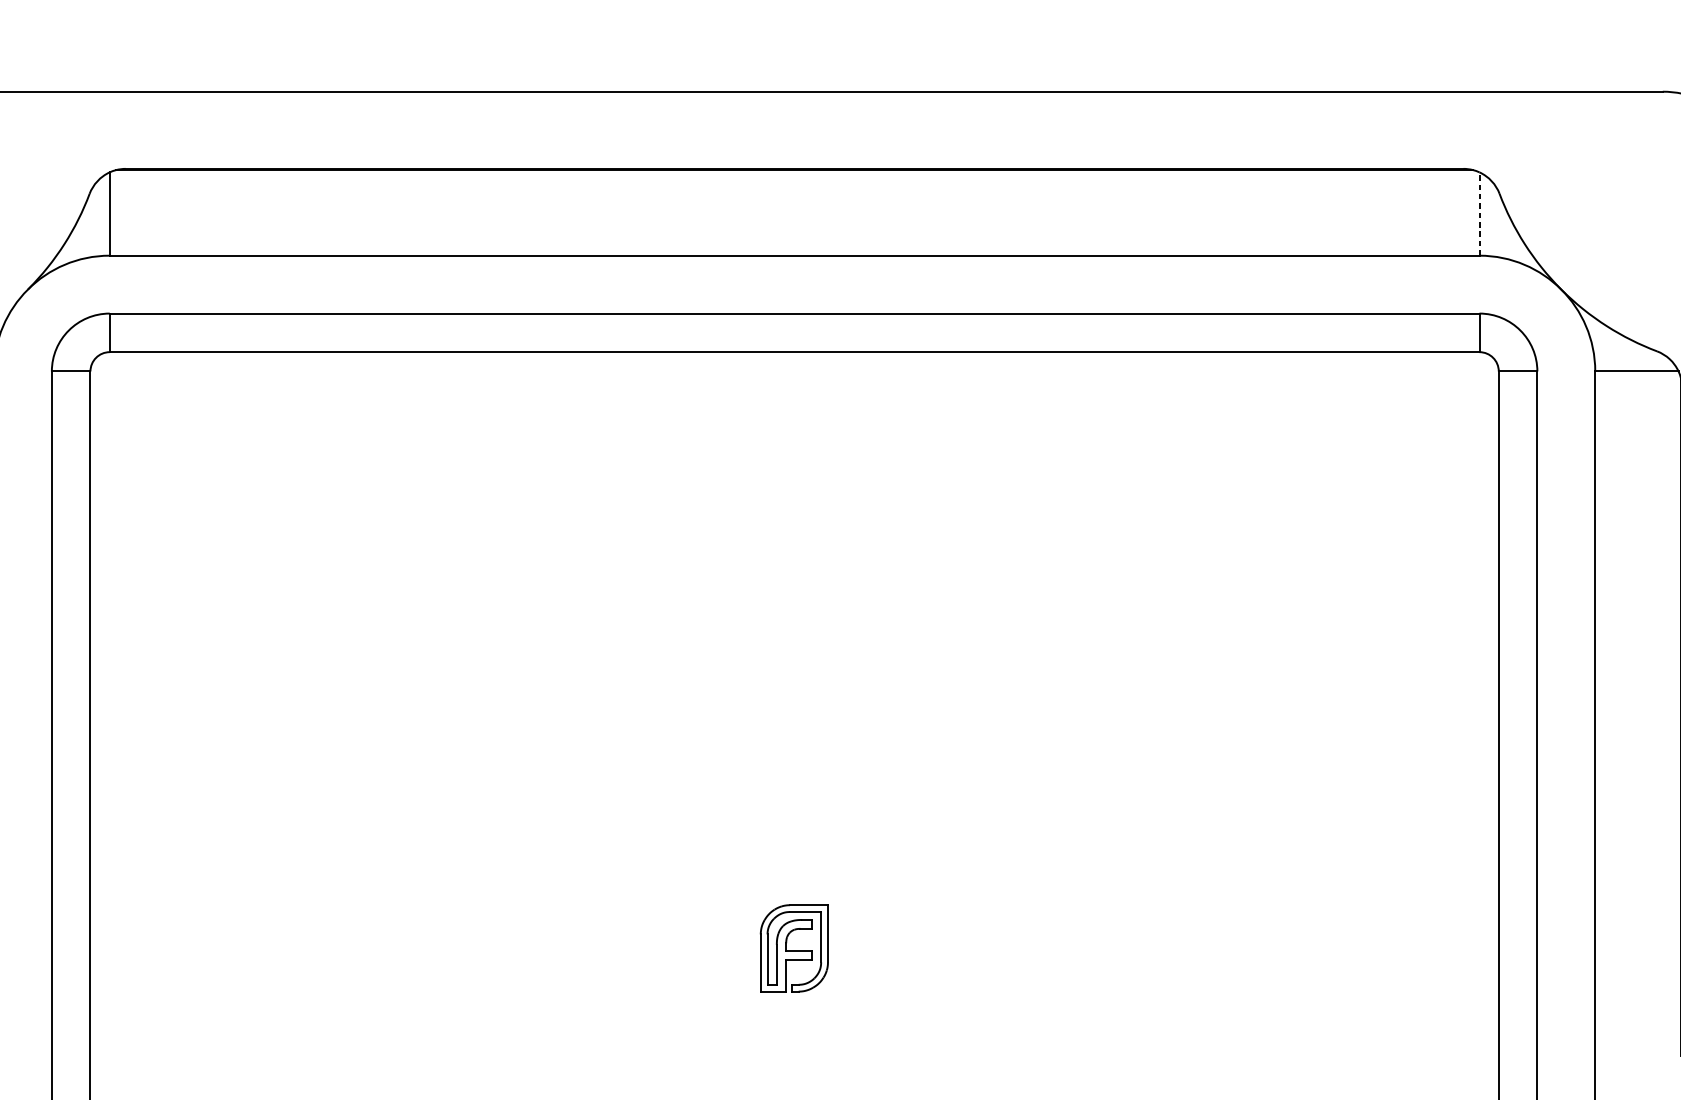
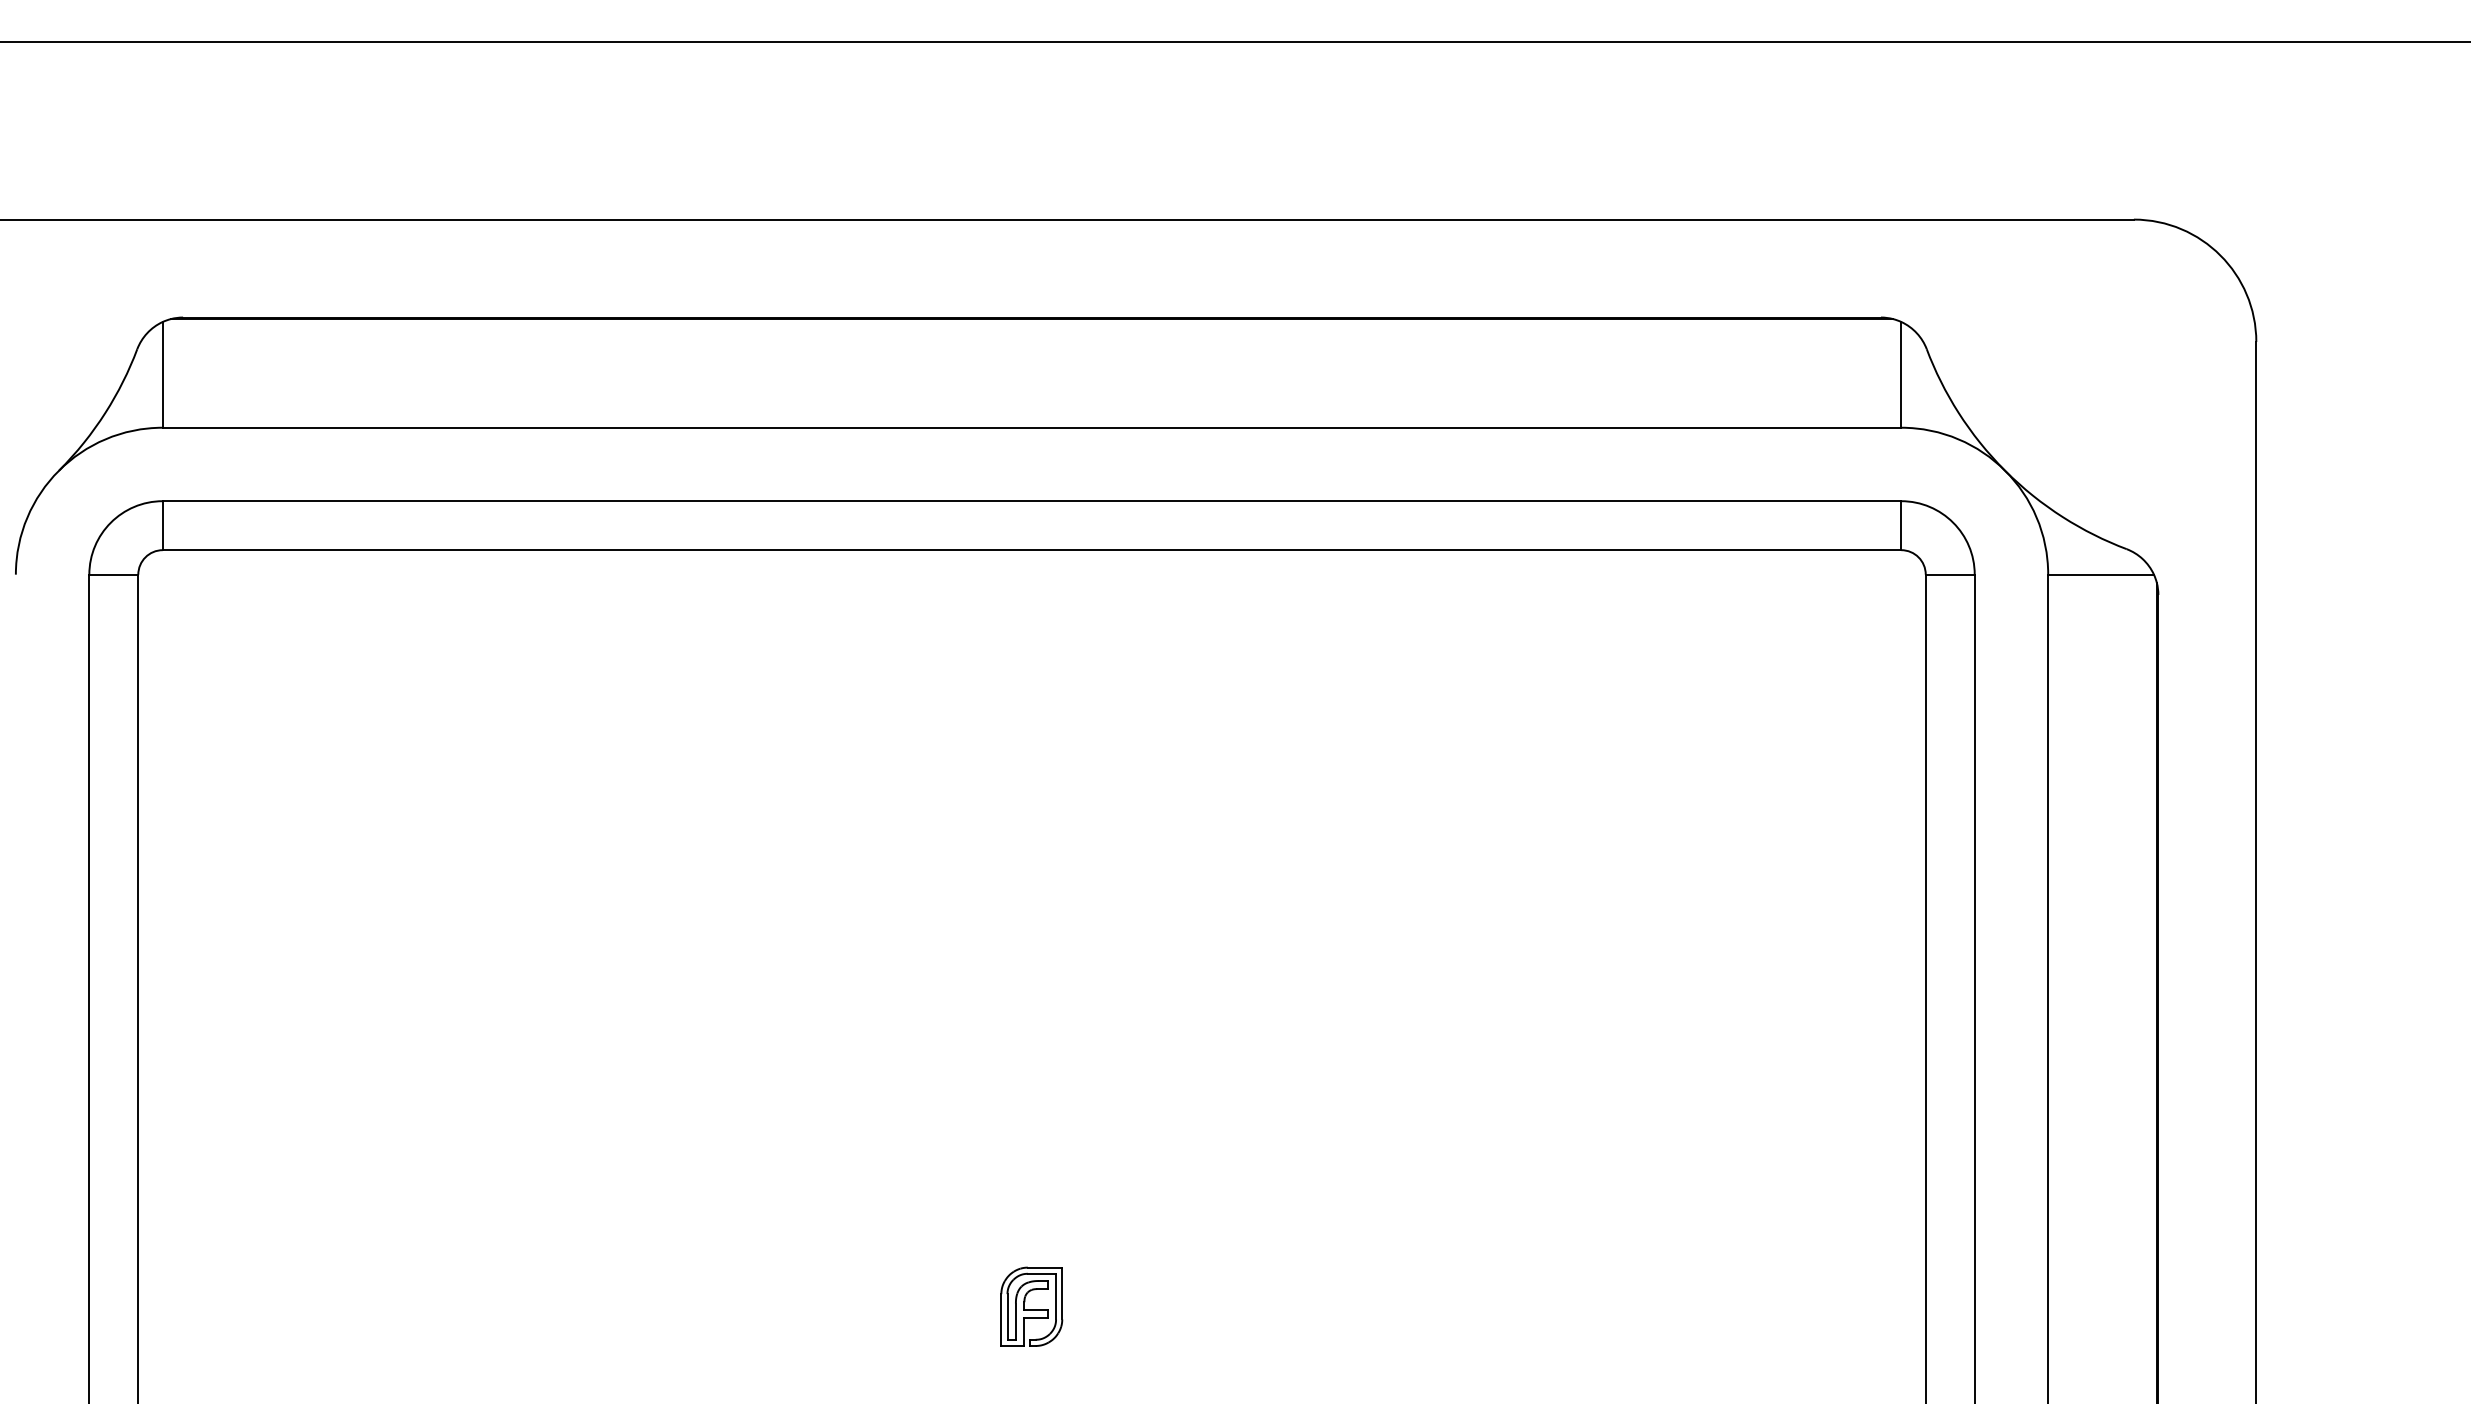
line: (1479, 213) -> (1901, 374), dashed -> solid
part: (794, 948) -> (1031, 1306), size x0.71

